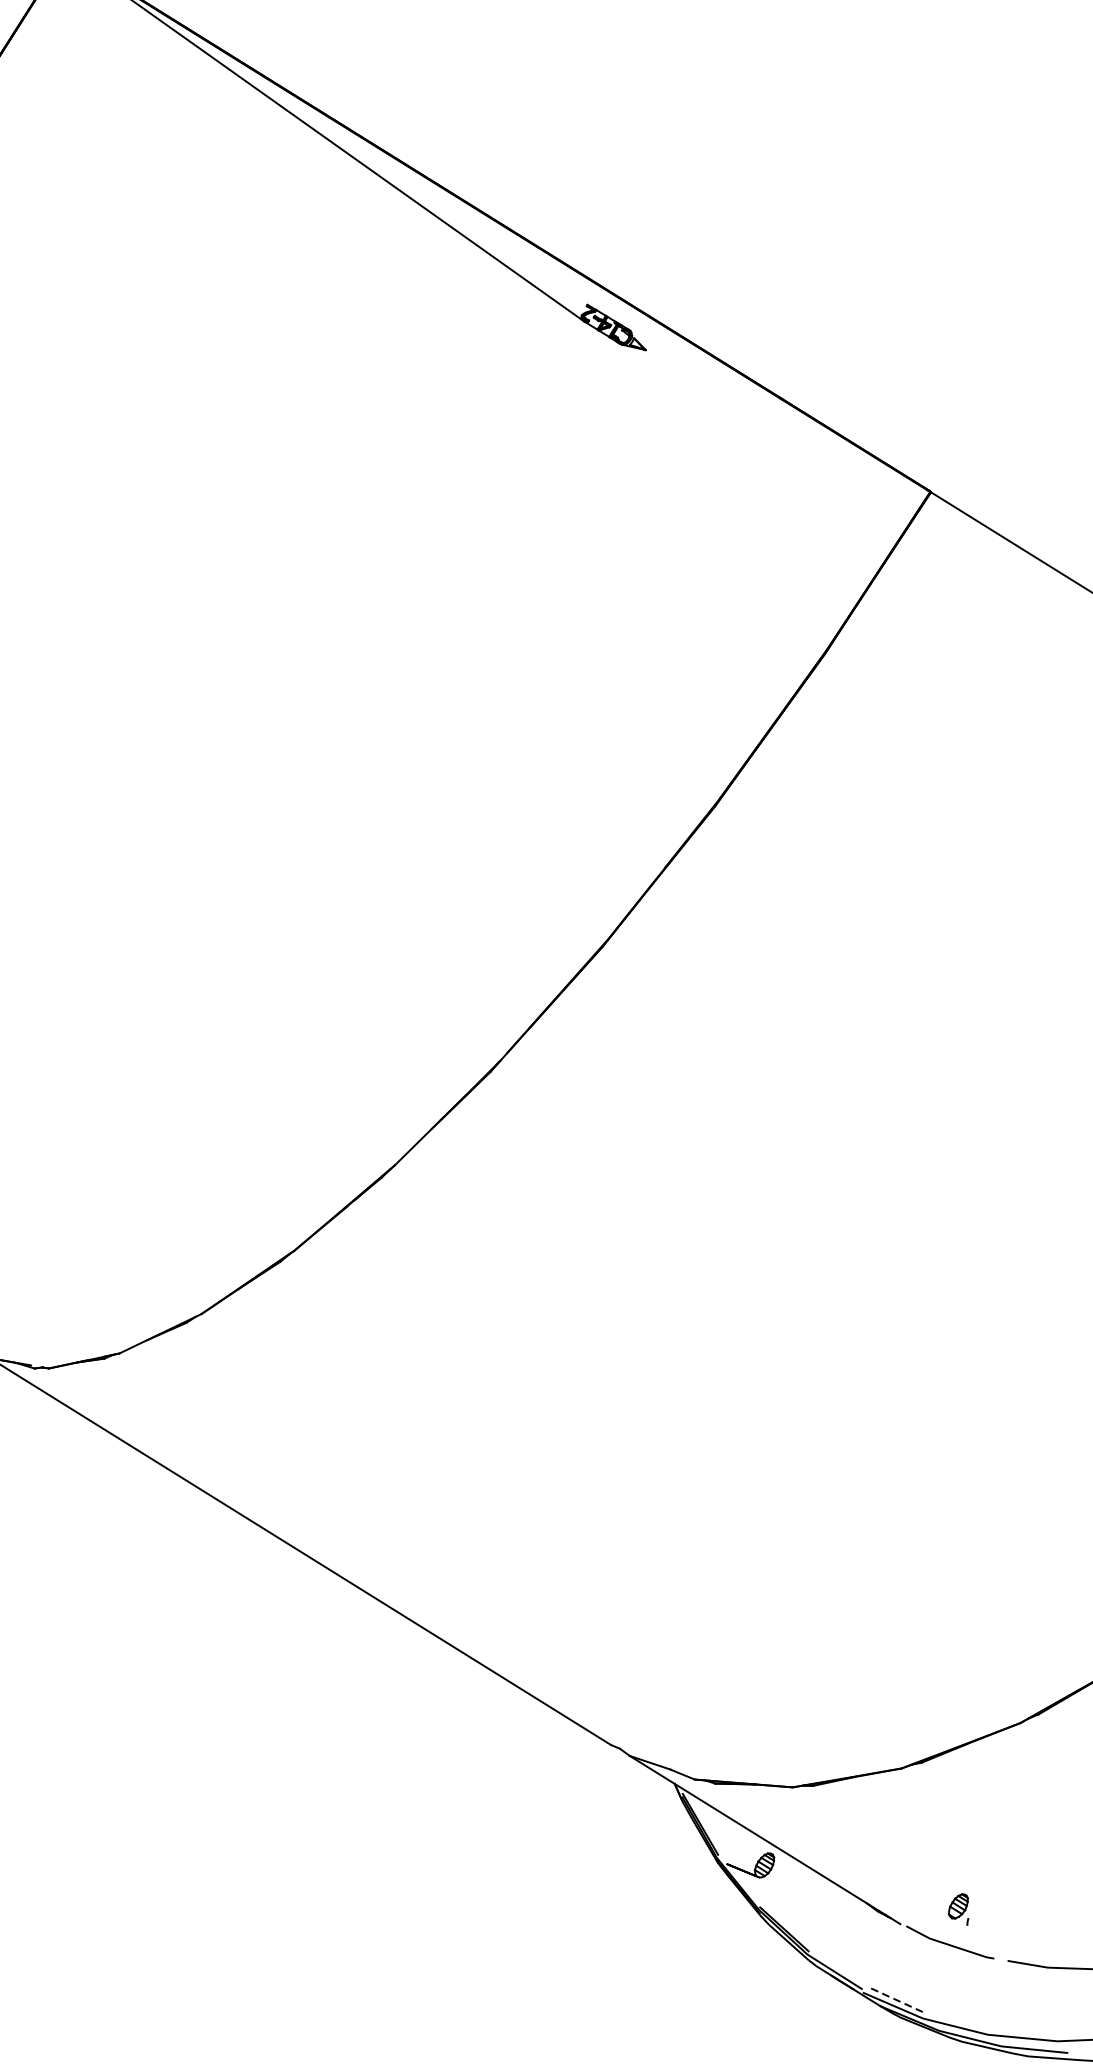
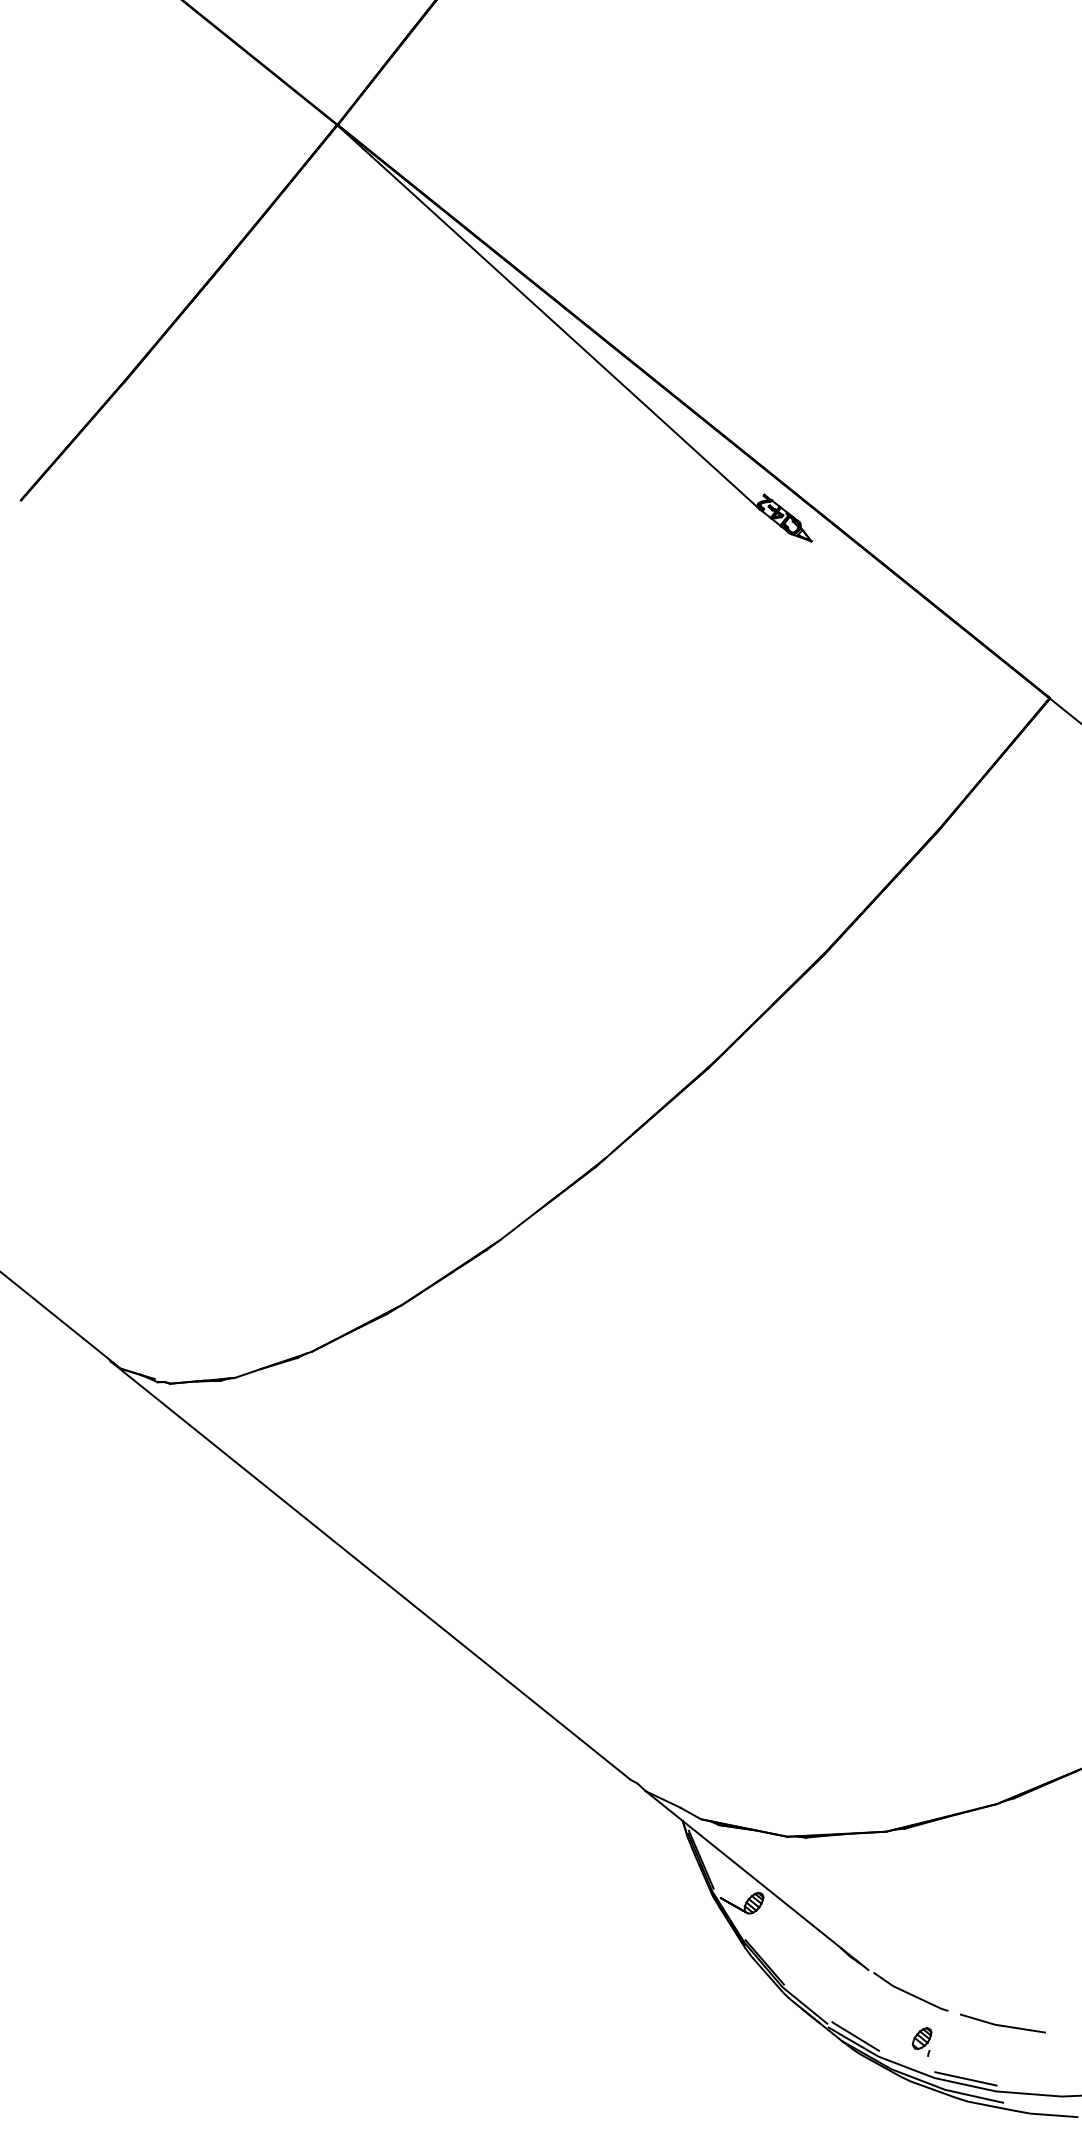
part: (958, 1909) -> (921, 2041), moved
line: (894, 1999) -> (855, 2036), dashed -> solid
line: (1022, 2031) -> (965, 2078), added

